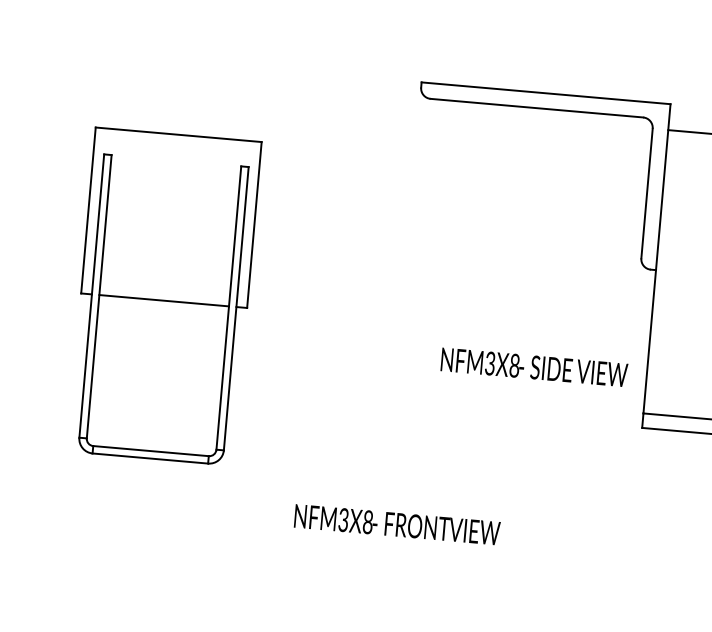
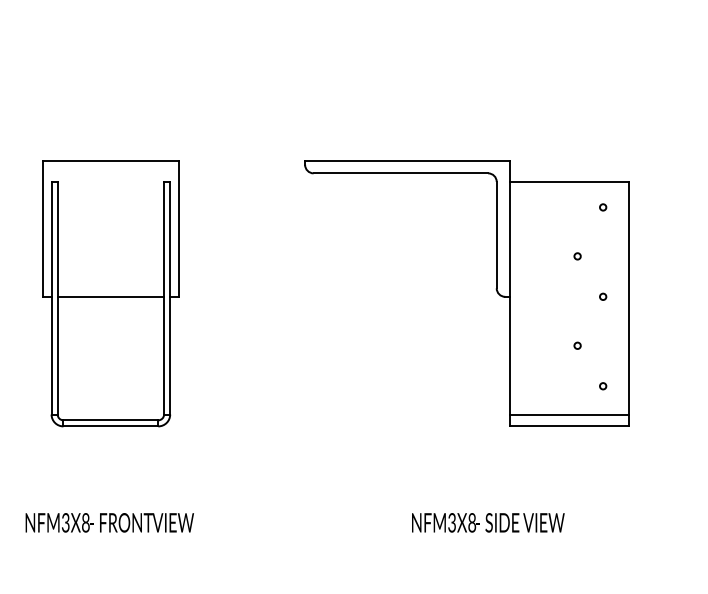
part: (164, 296) -> (110, 293), moved
text: (534, 367) -> (488, 522), moved
text: (396, 524) -> (109, 522), moved

